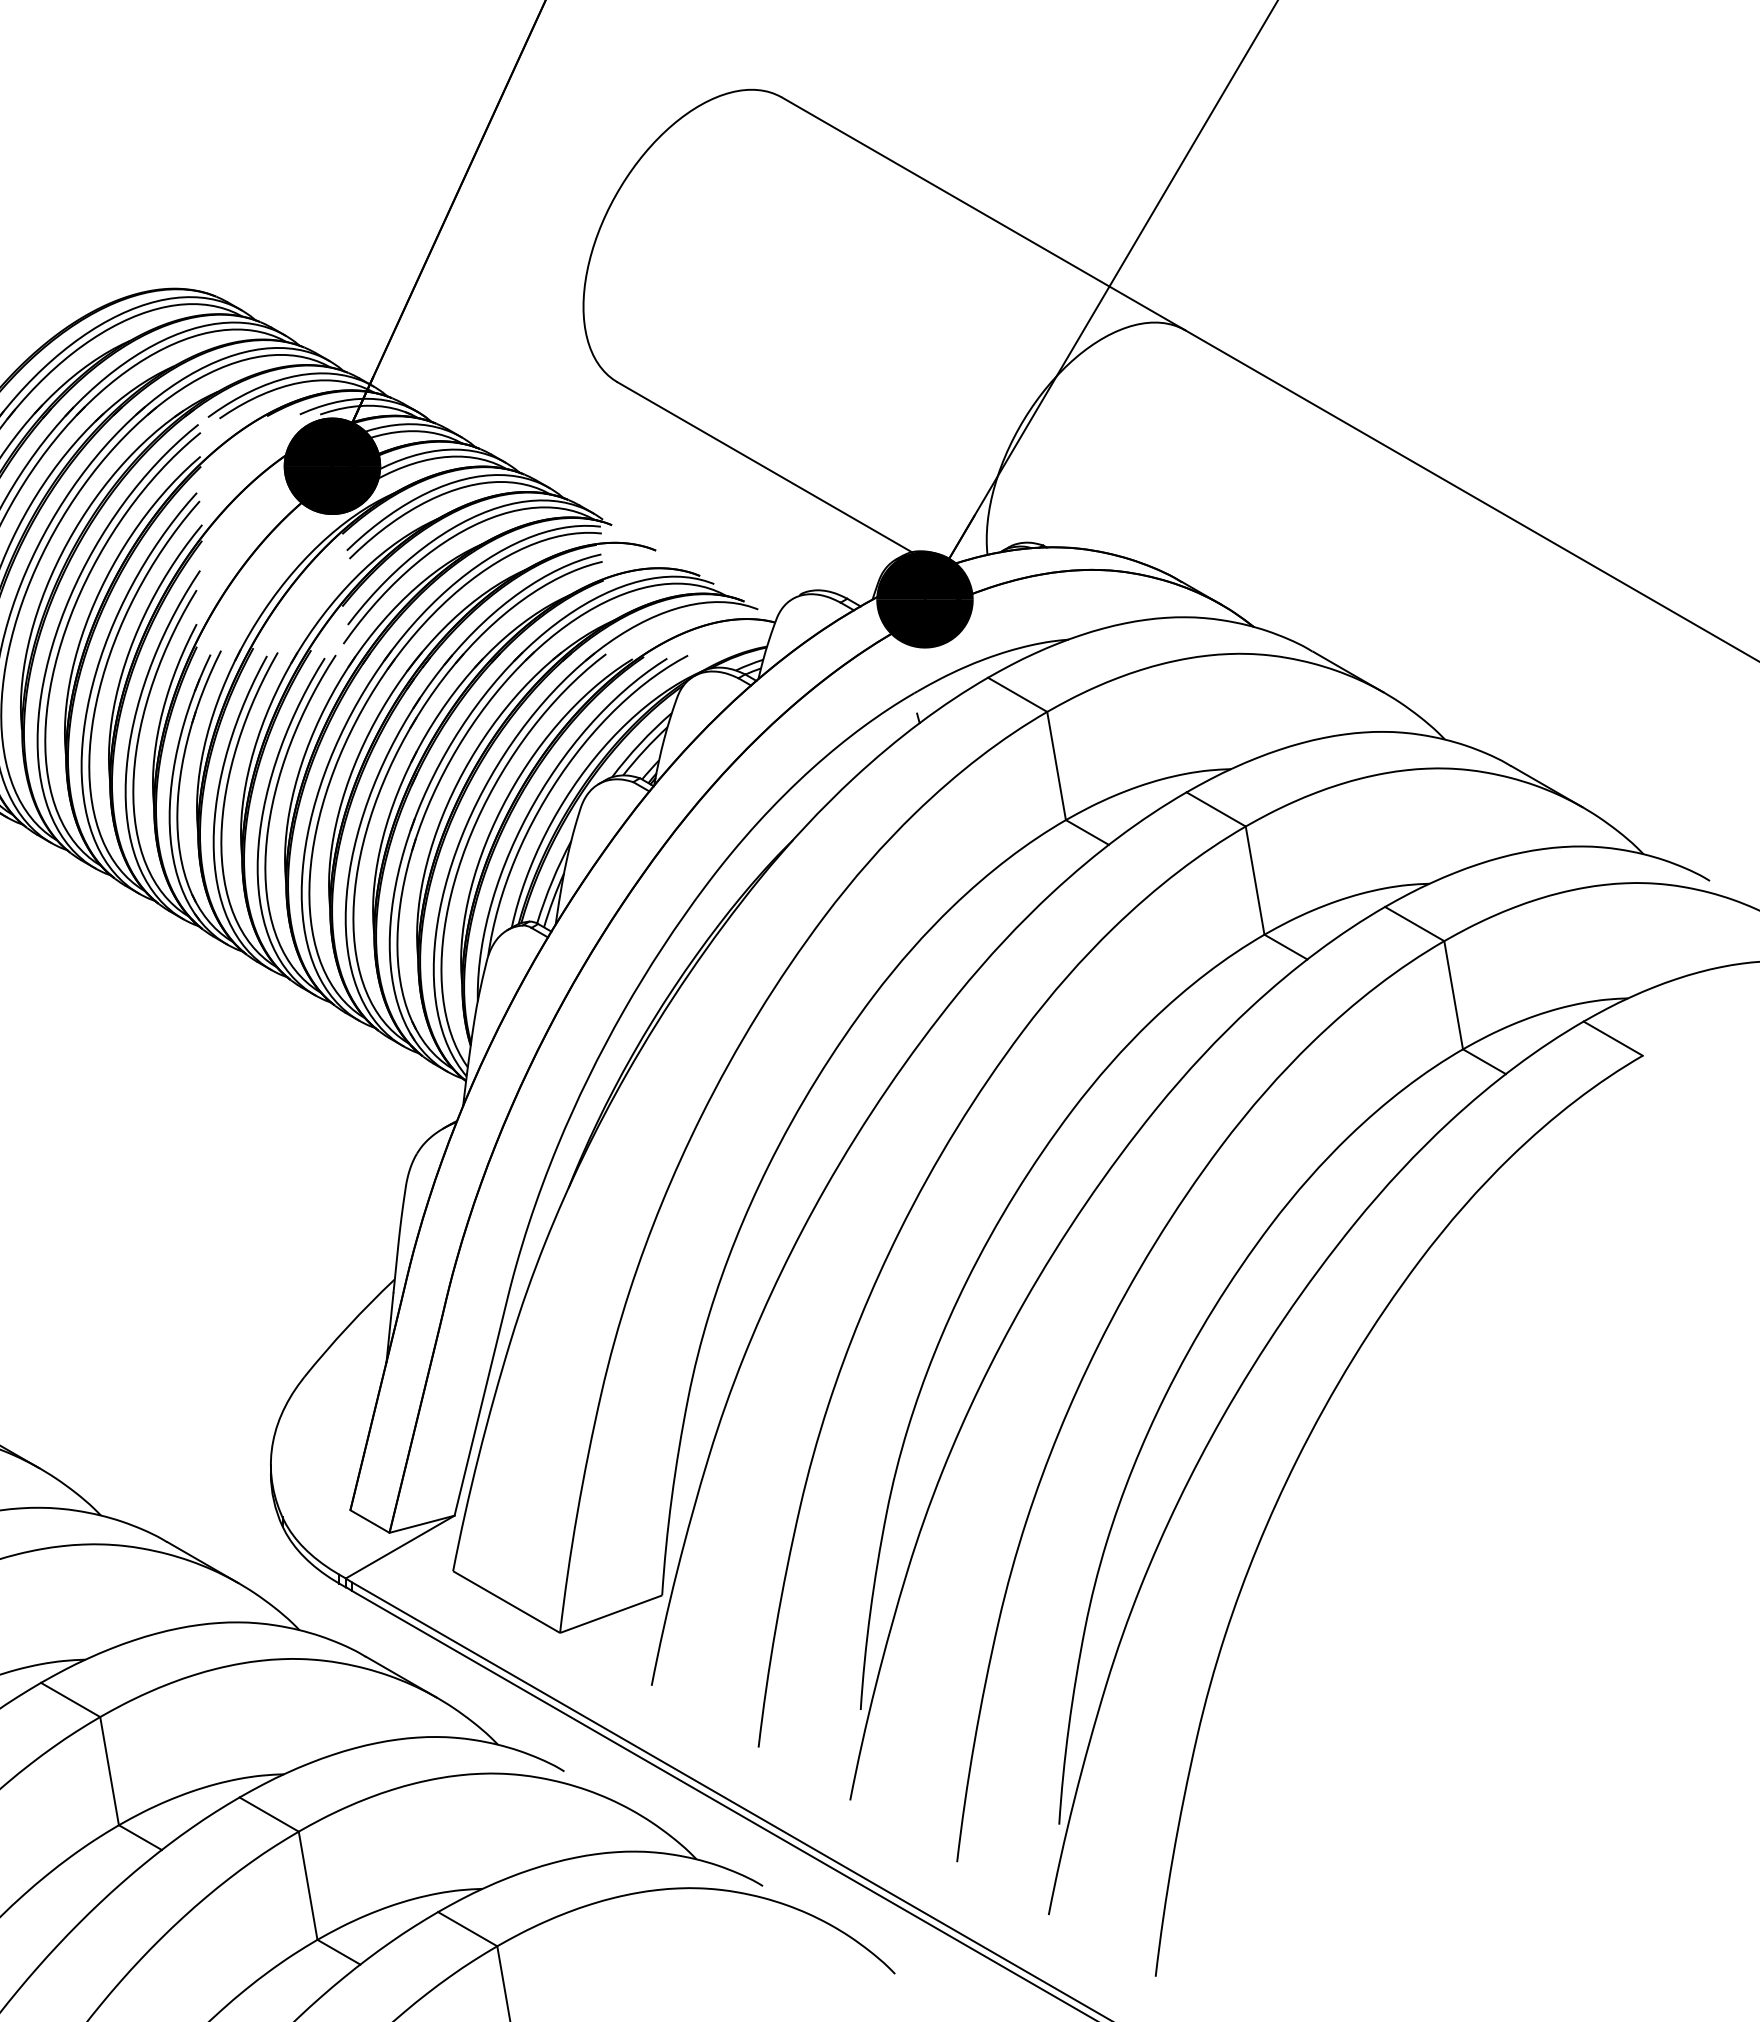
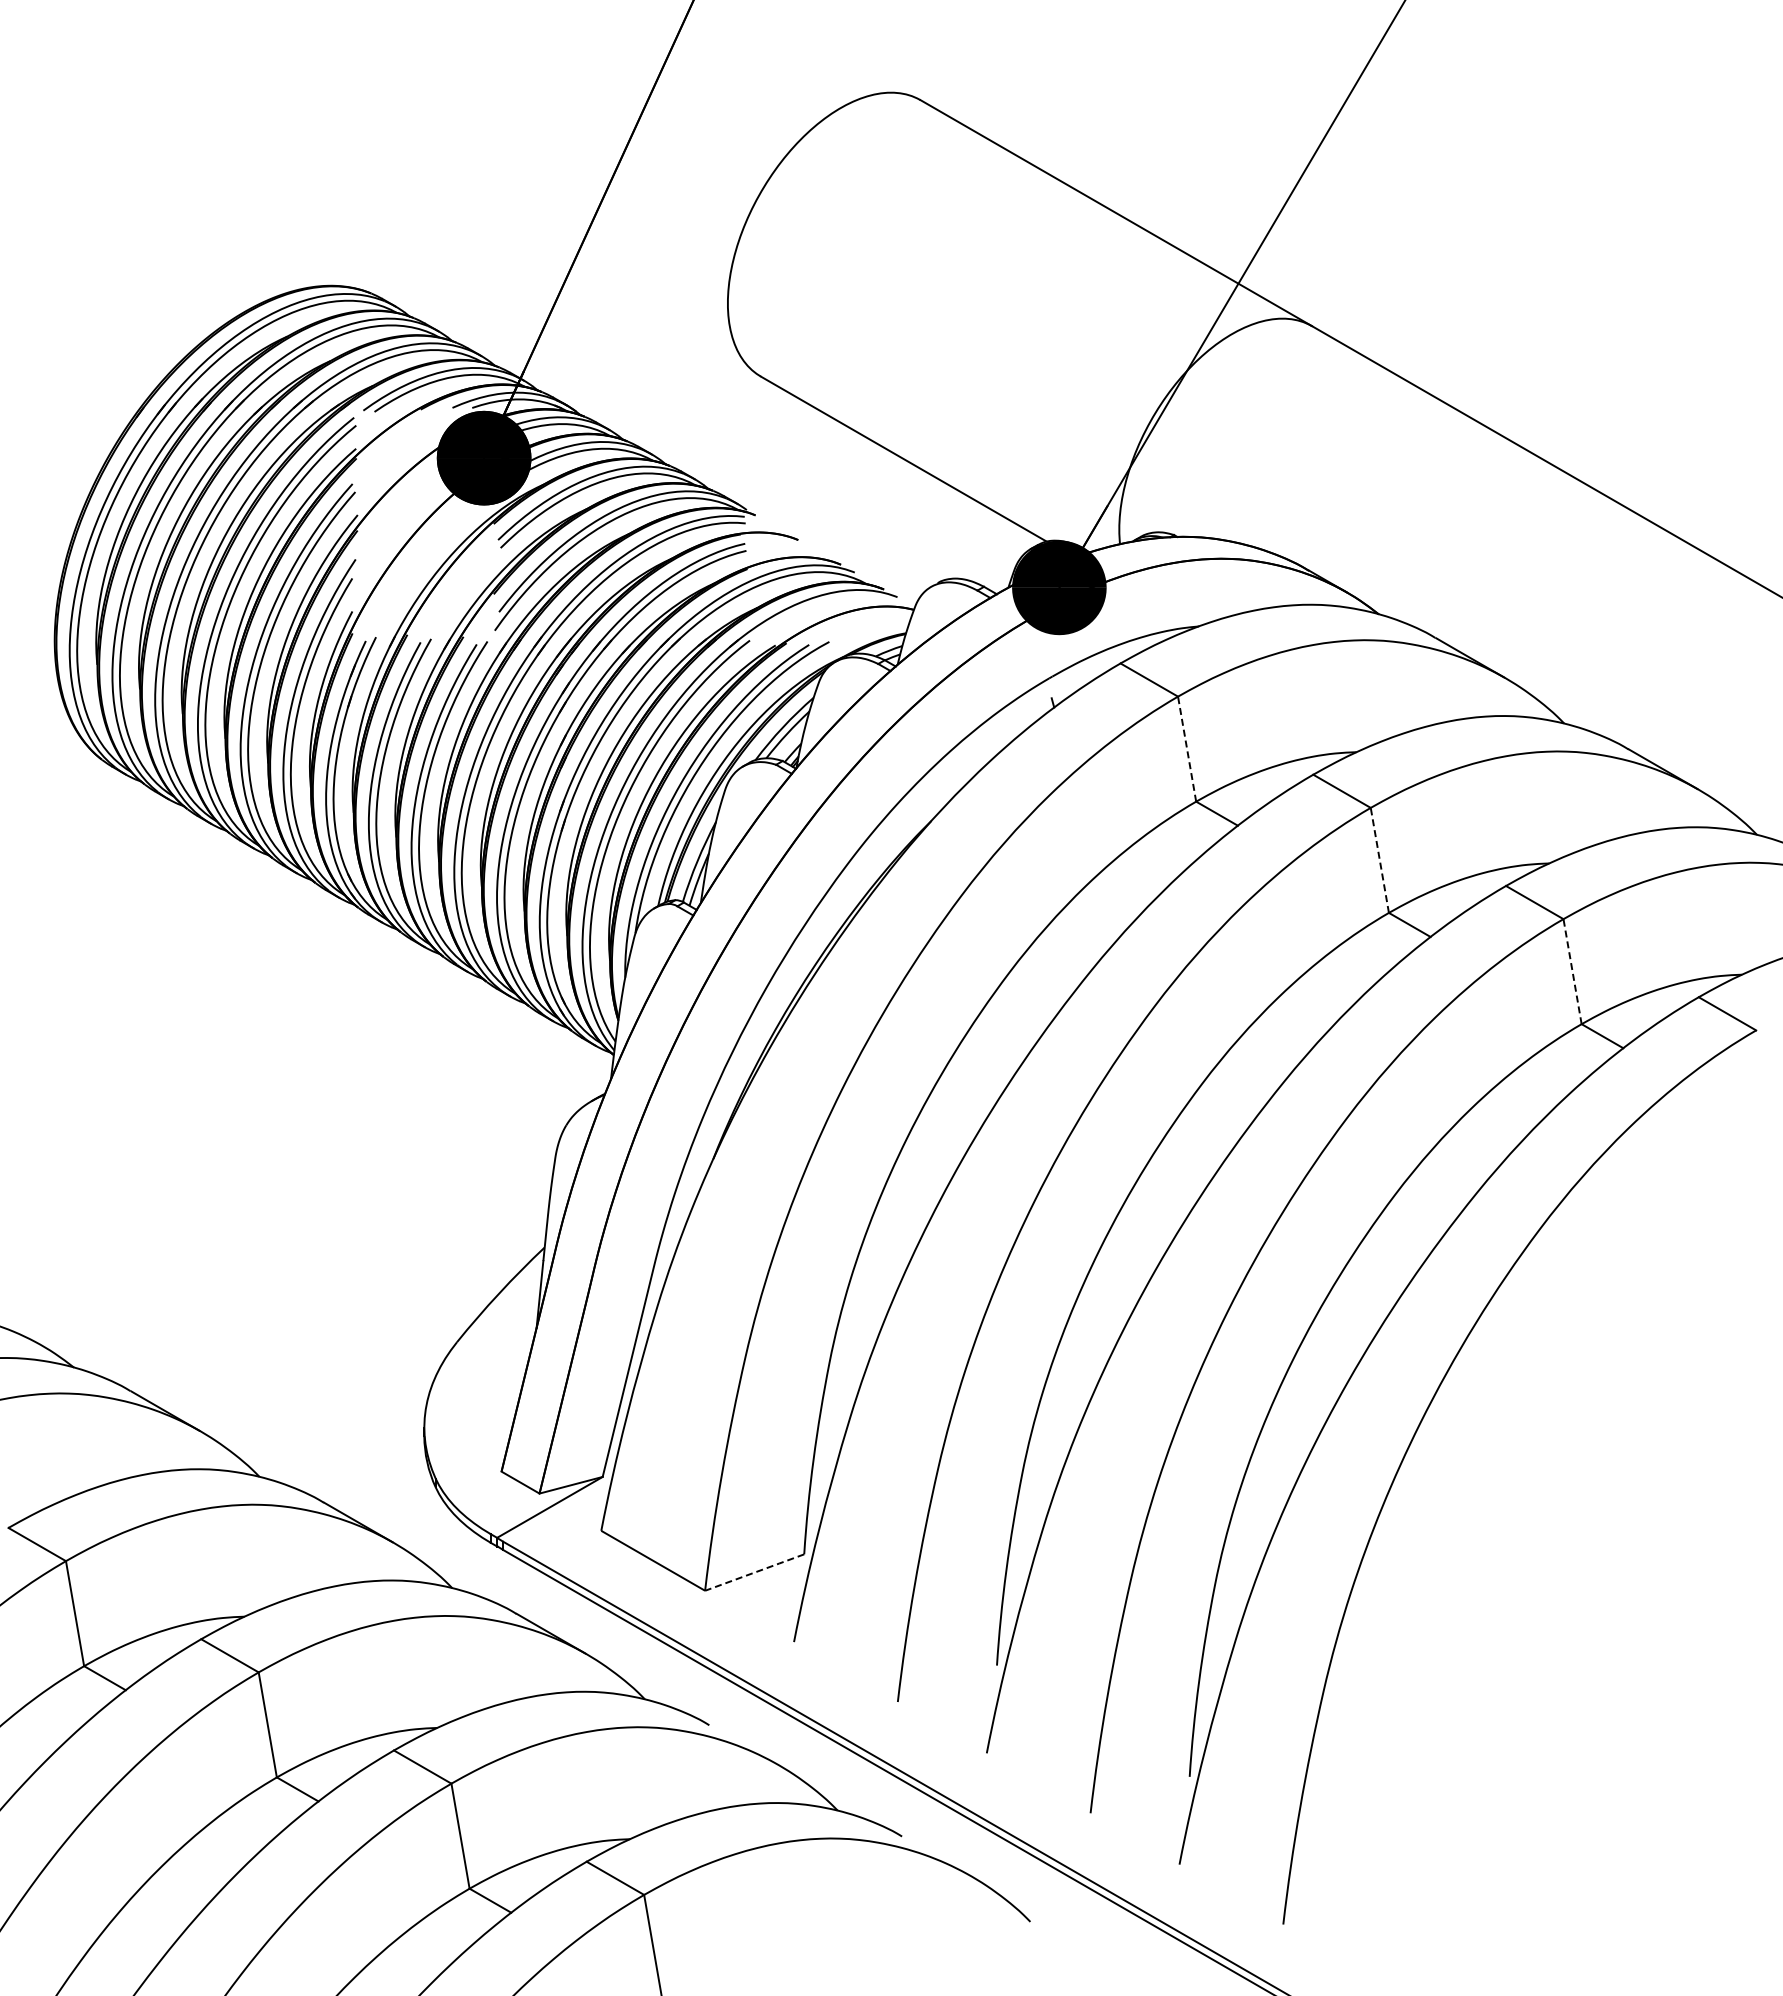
line: (1056, 765) -> (1187, 748), solid -> dashed
line: (1254, 879) -> (1379, 859), solid -> dashed
line: (1453, 995) -> (1572, 971), solid -> dashed
line: (610, 1614) -> (754, 1572), solid -> dashed

